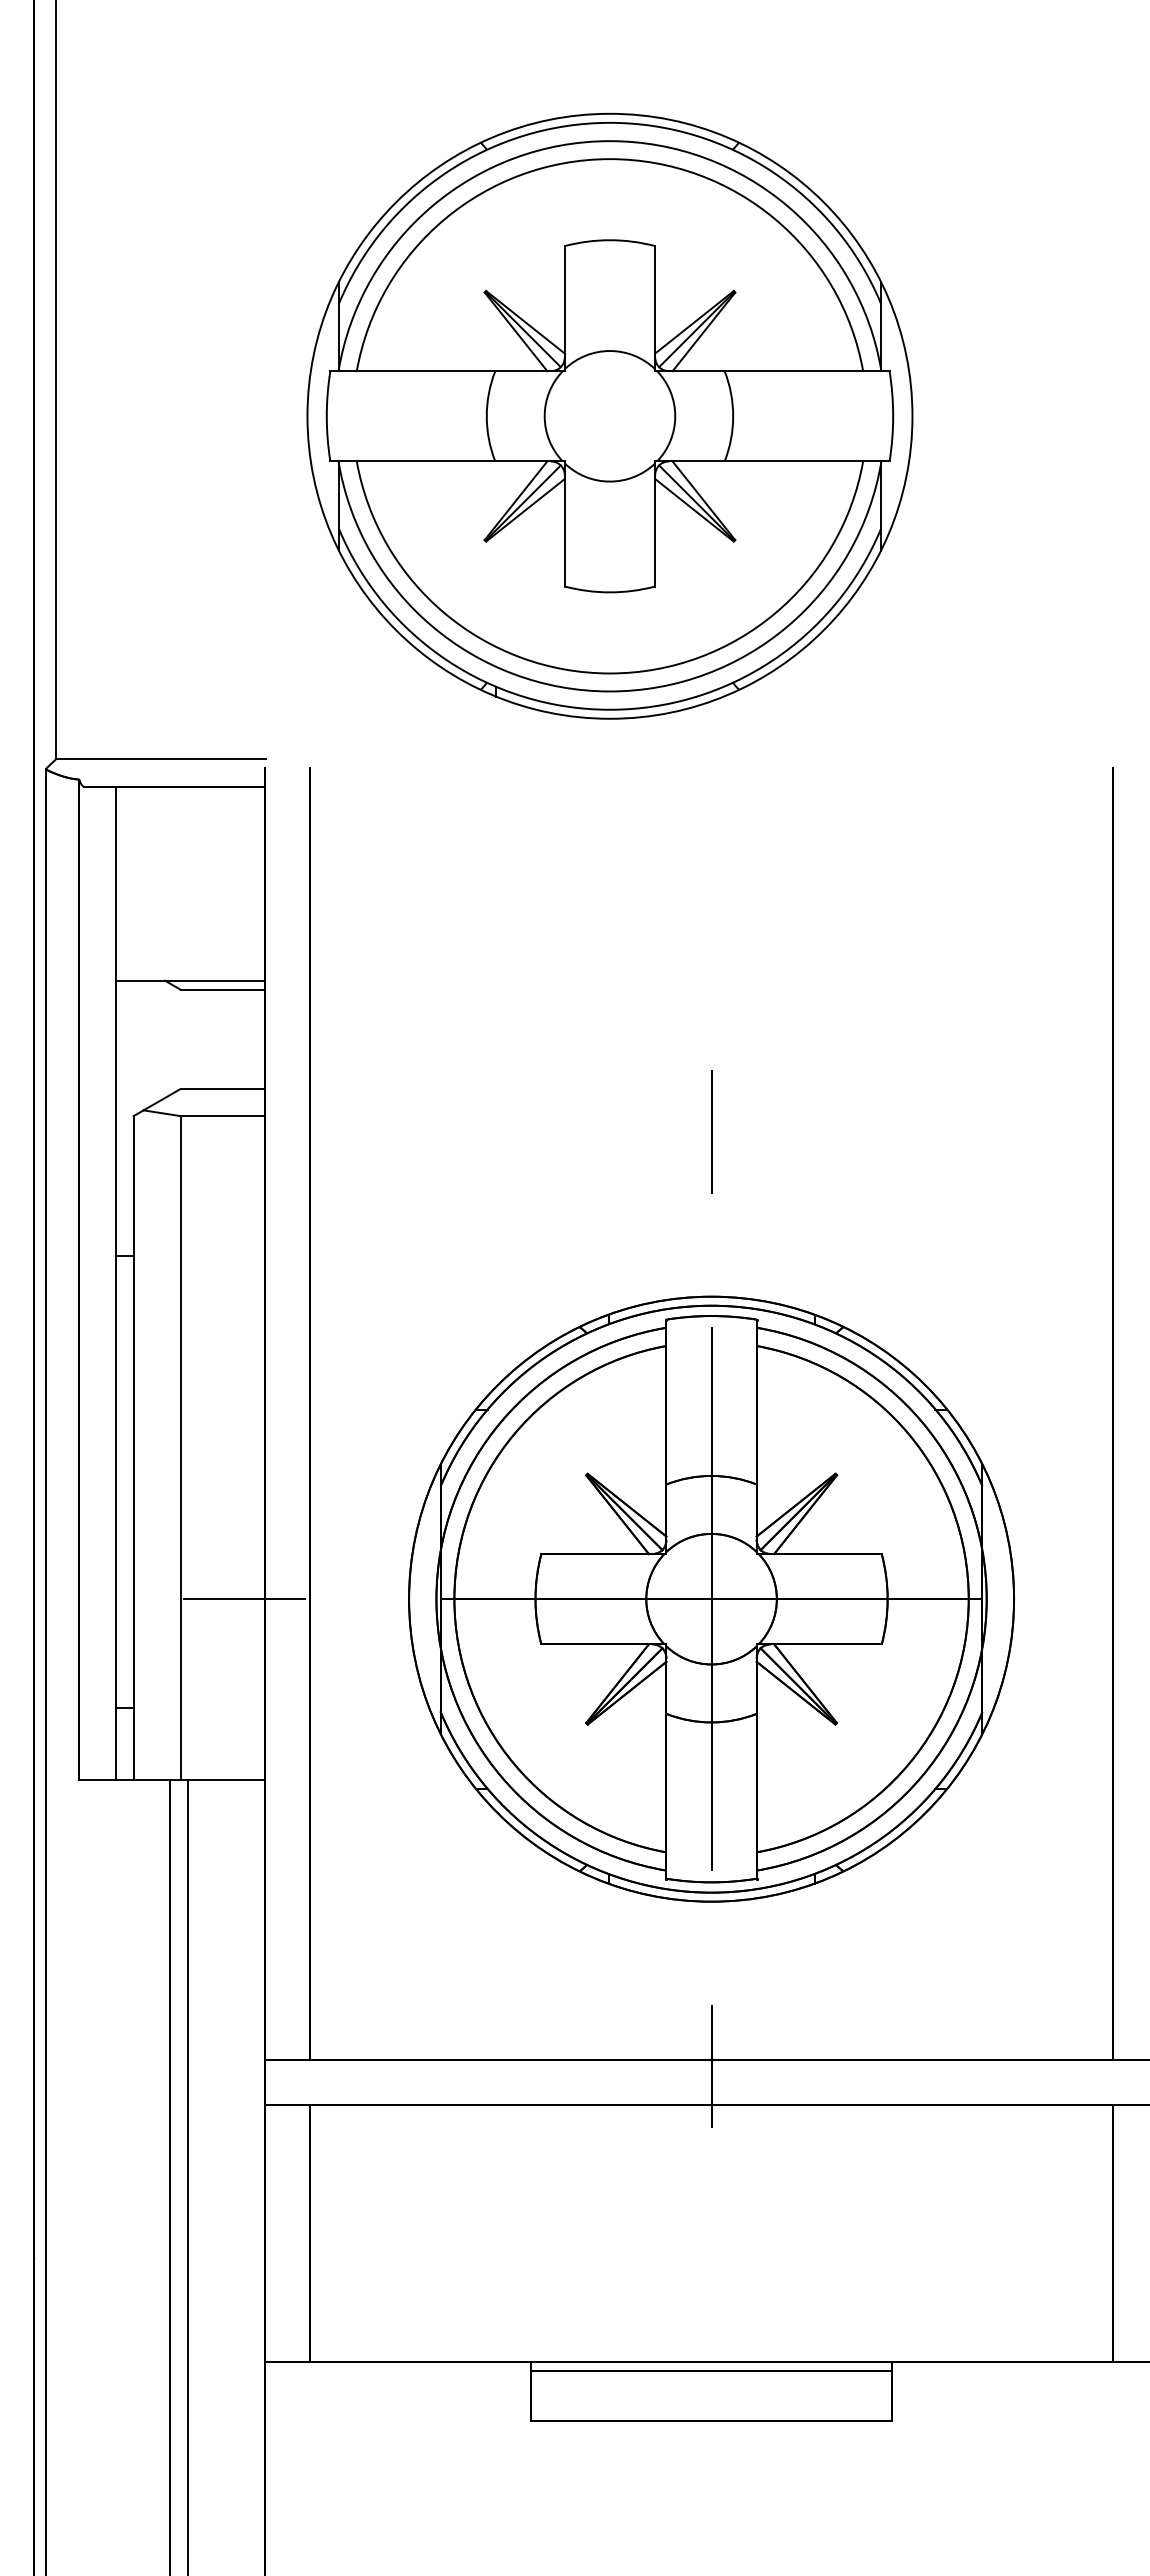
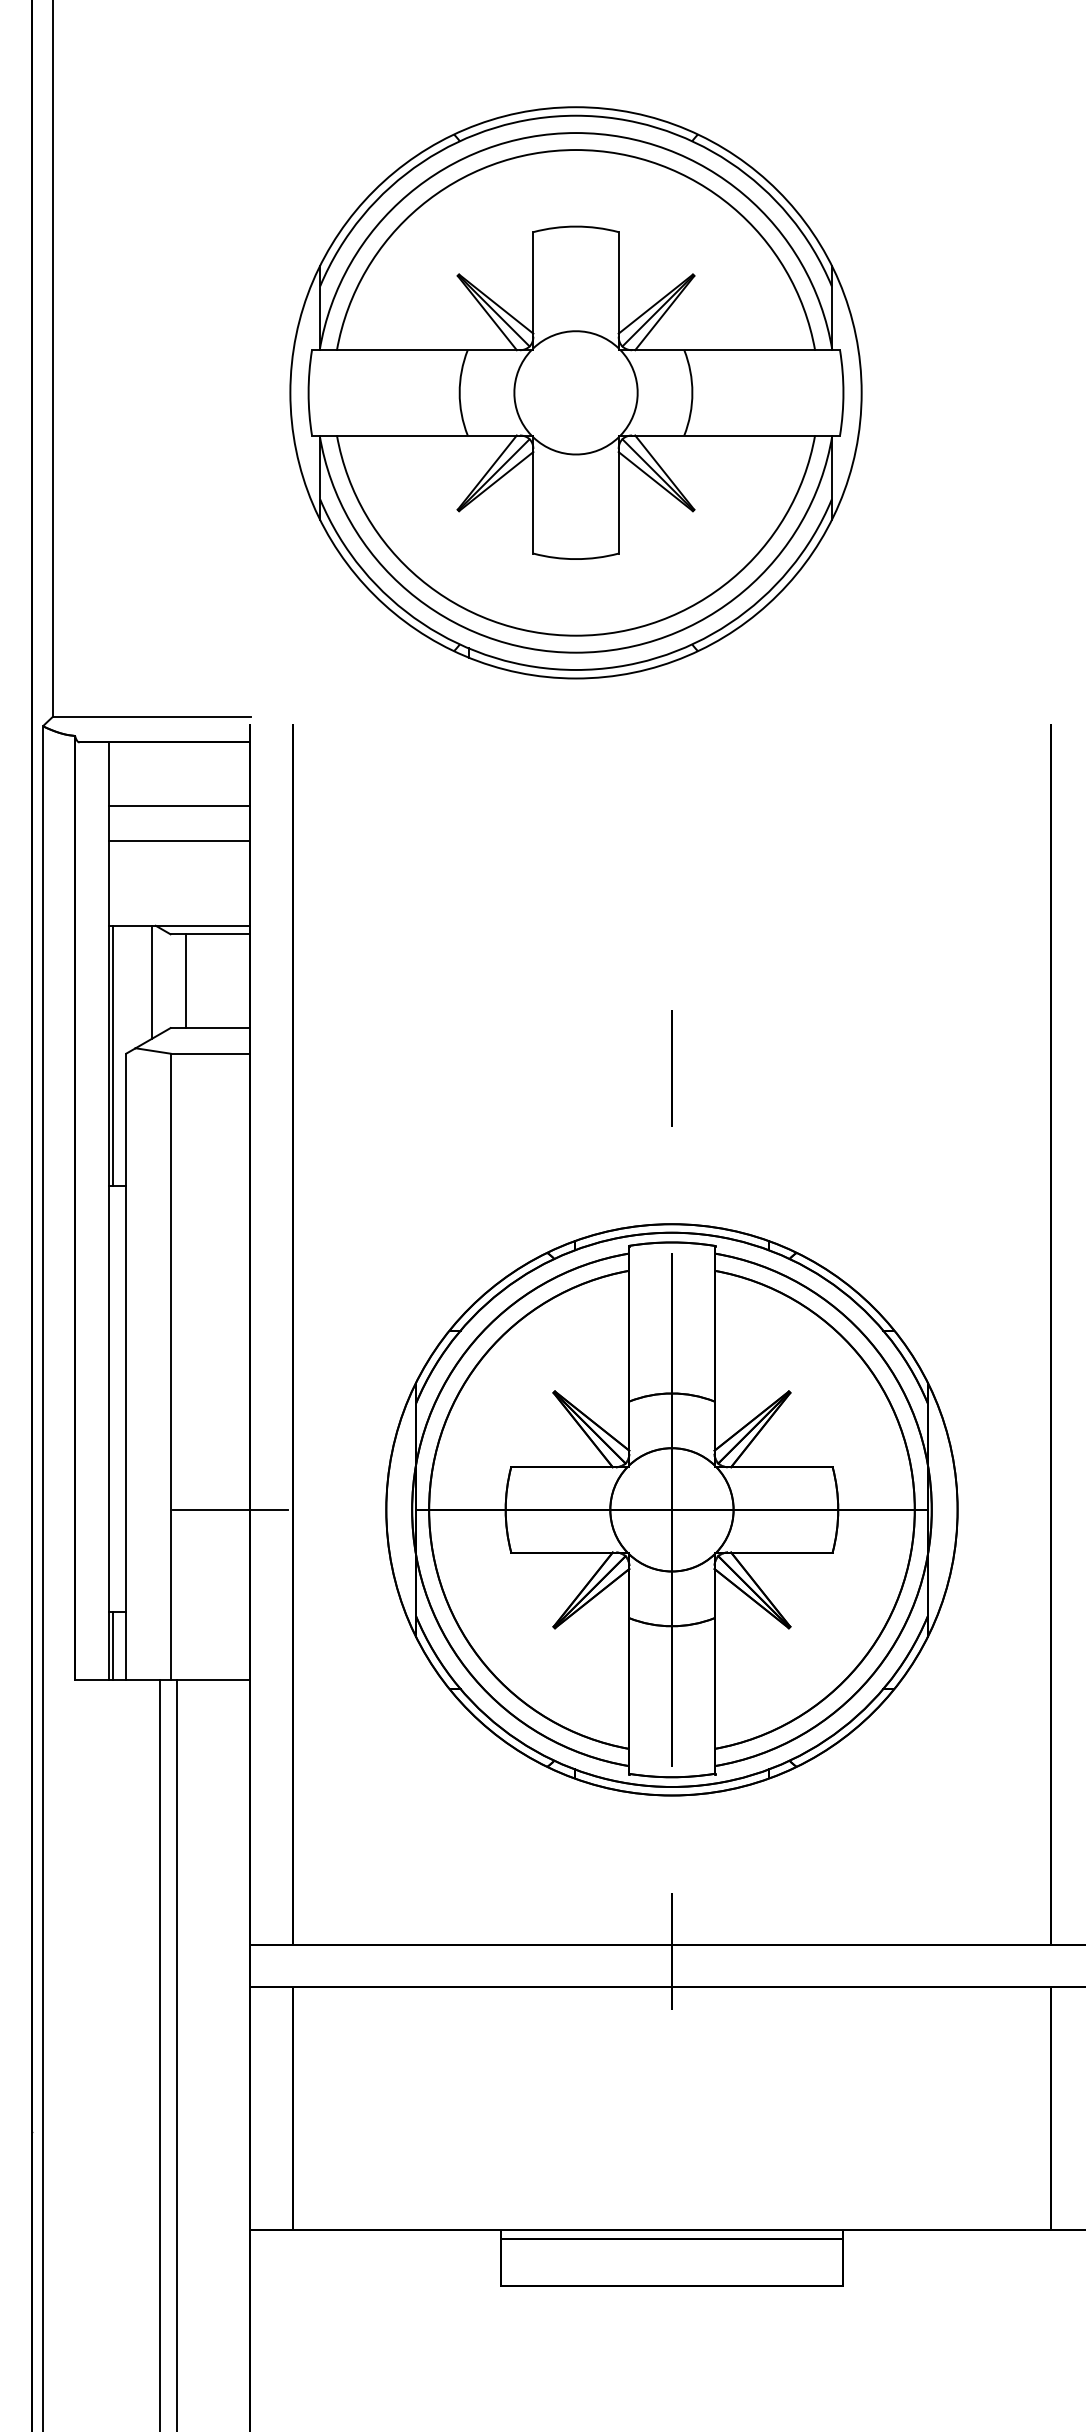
line: (189, 854) -> (178, 806), added
line: (189, 890) -> (178, 840), added
line: (196, 1039) -> (185, 981), added
line: (160, 1040) -> (151, 982), added
line: (120, 1118) -> (113, 1055), added
line: (120, 1743) -> (113, 1646), added

